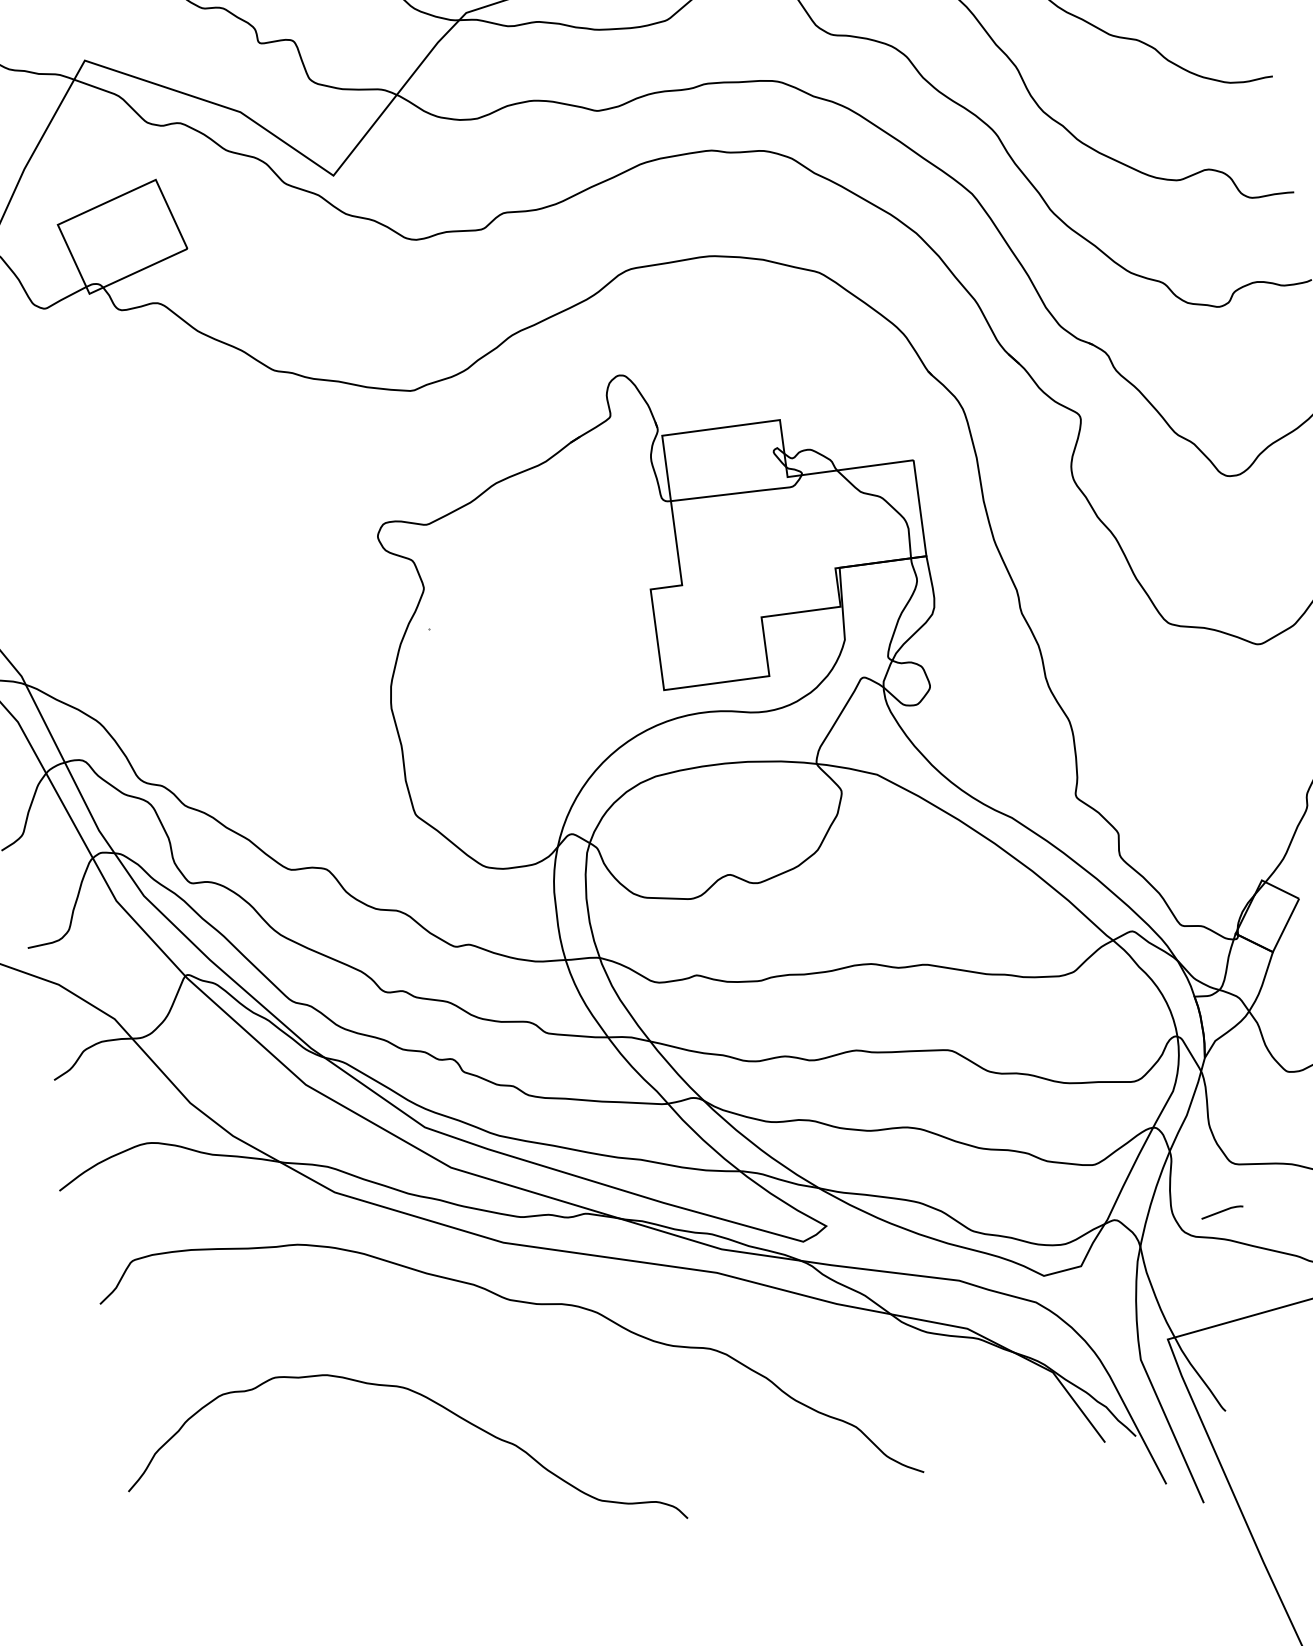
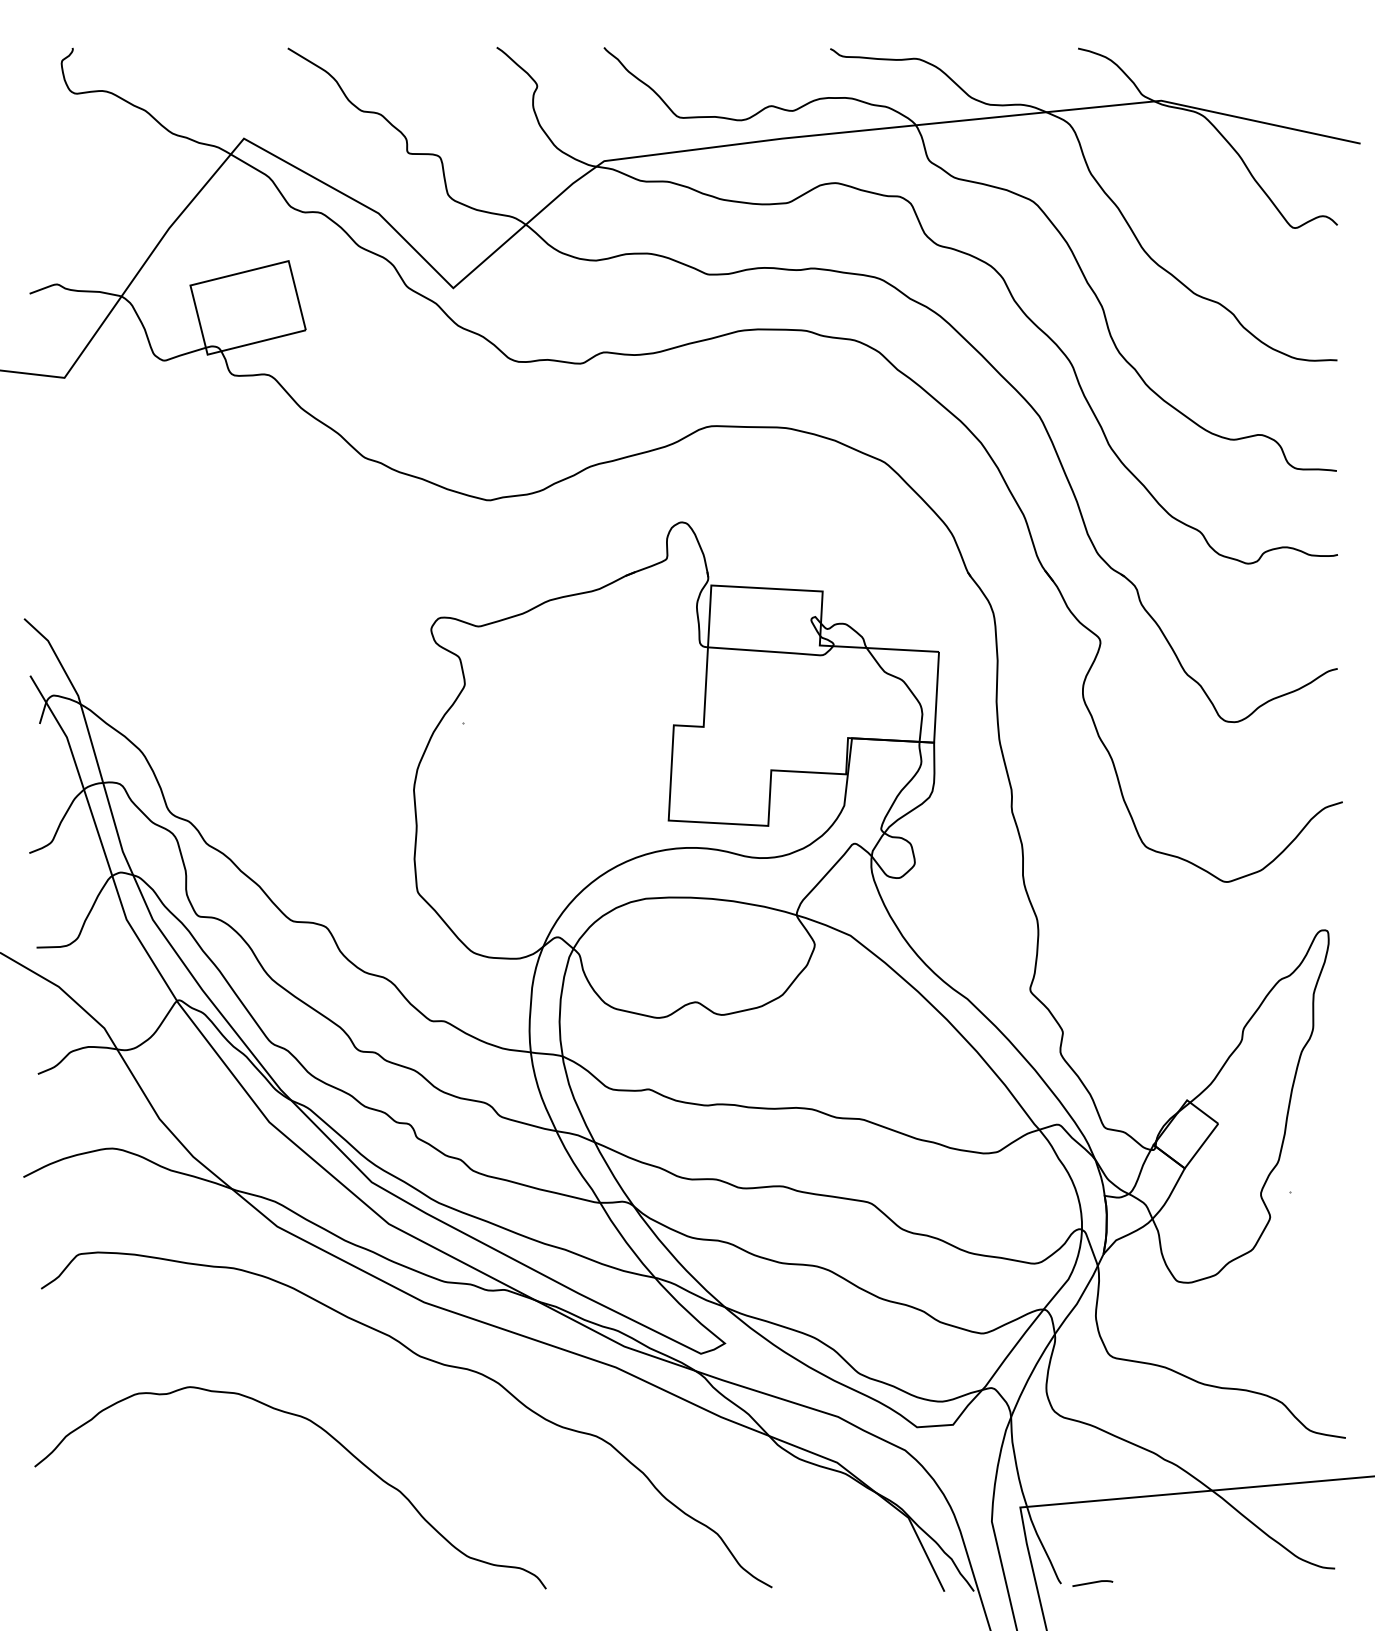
line: (1222, 1212) -> (1092, 1583), moved

